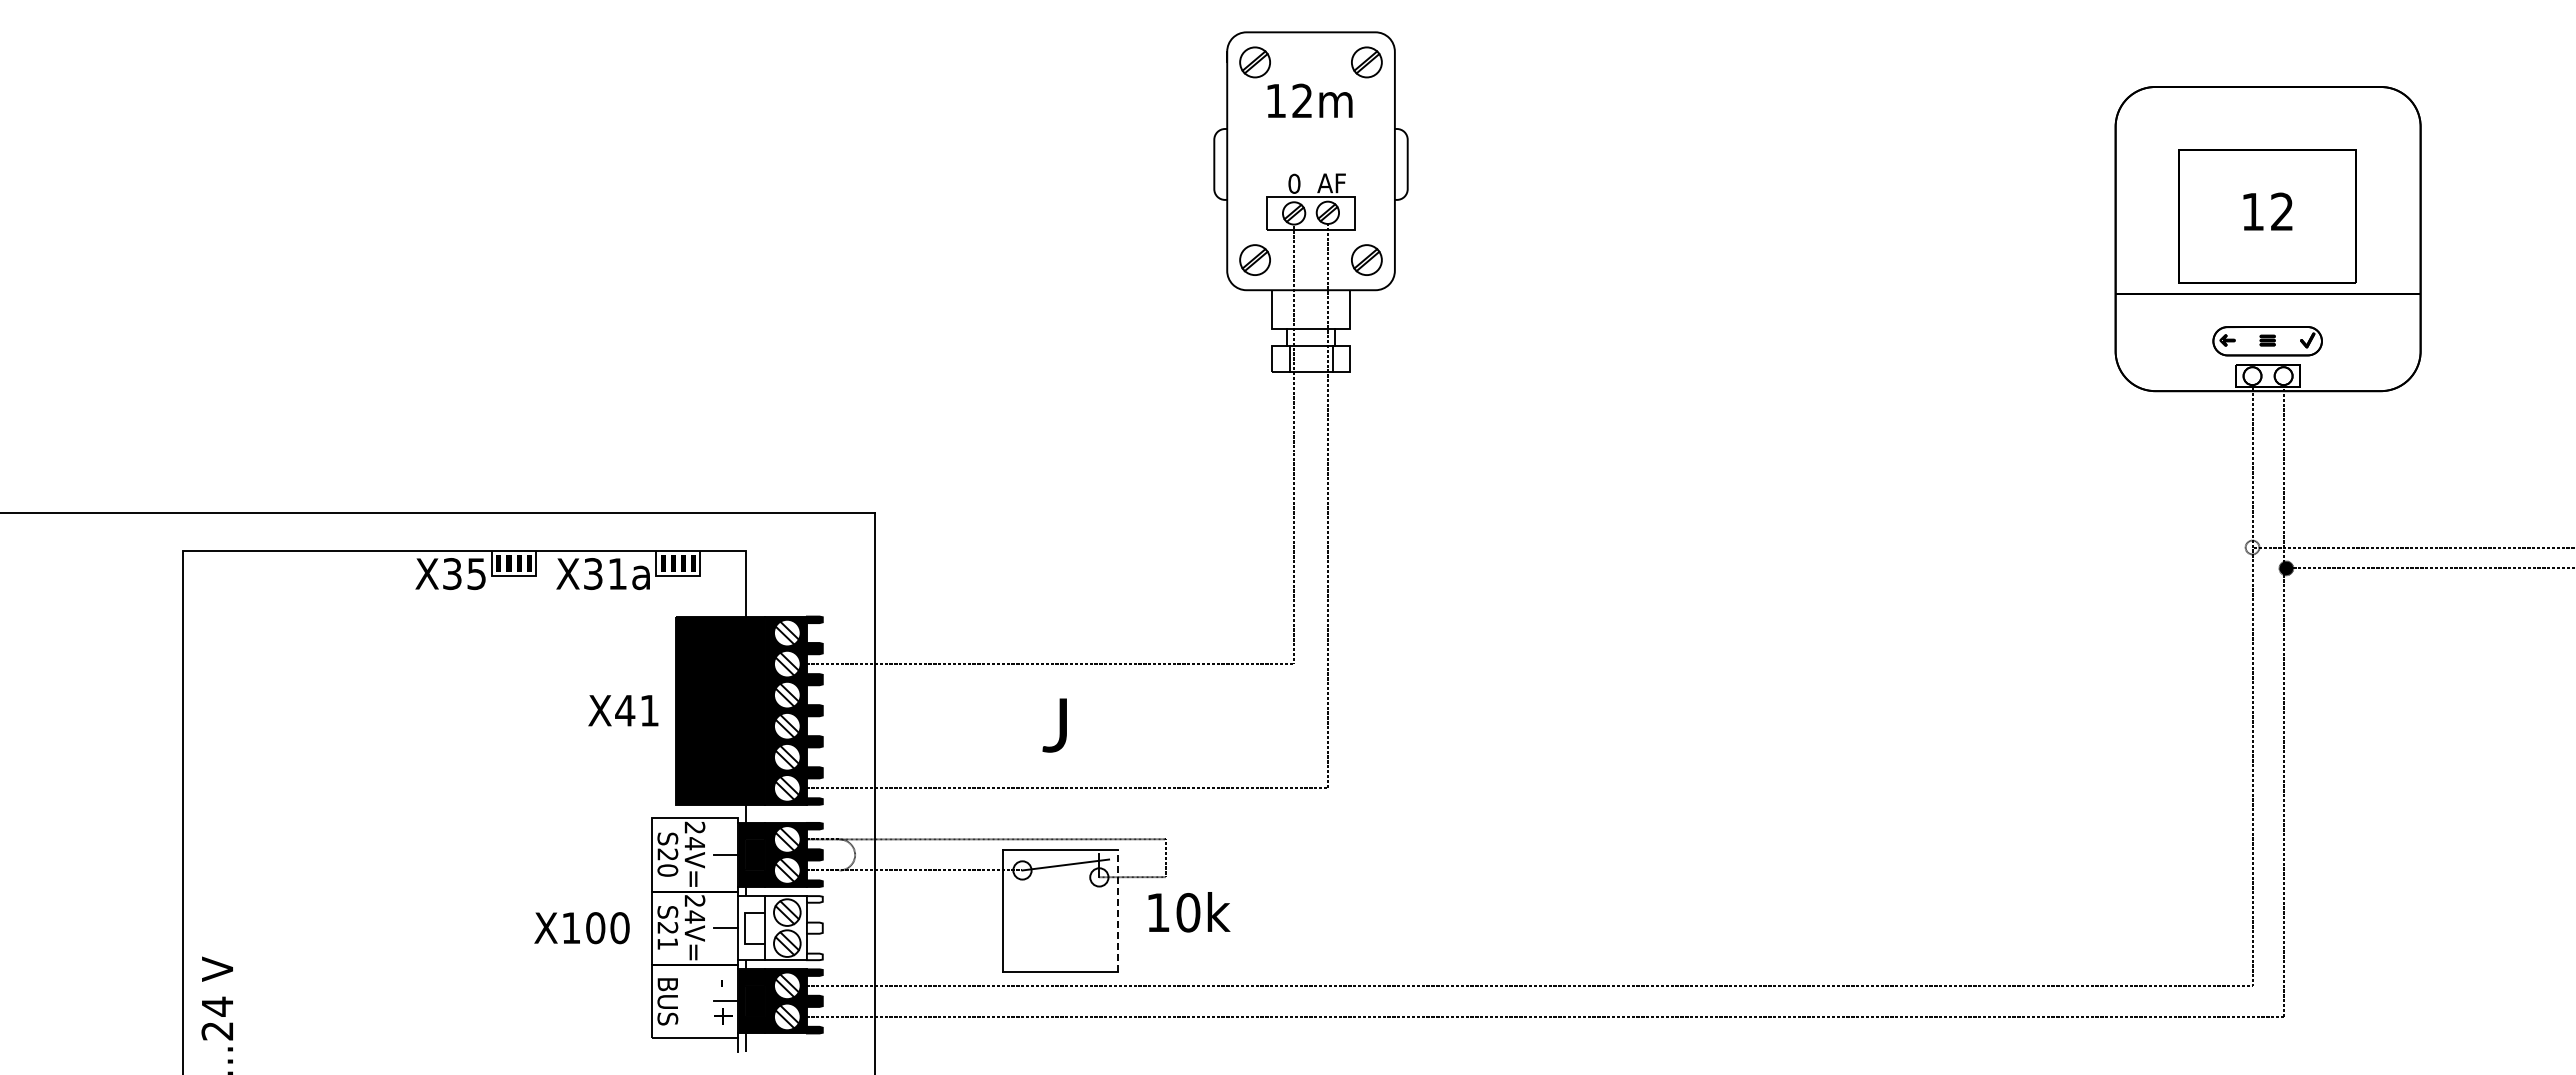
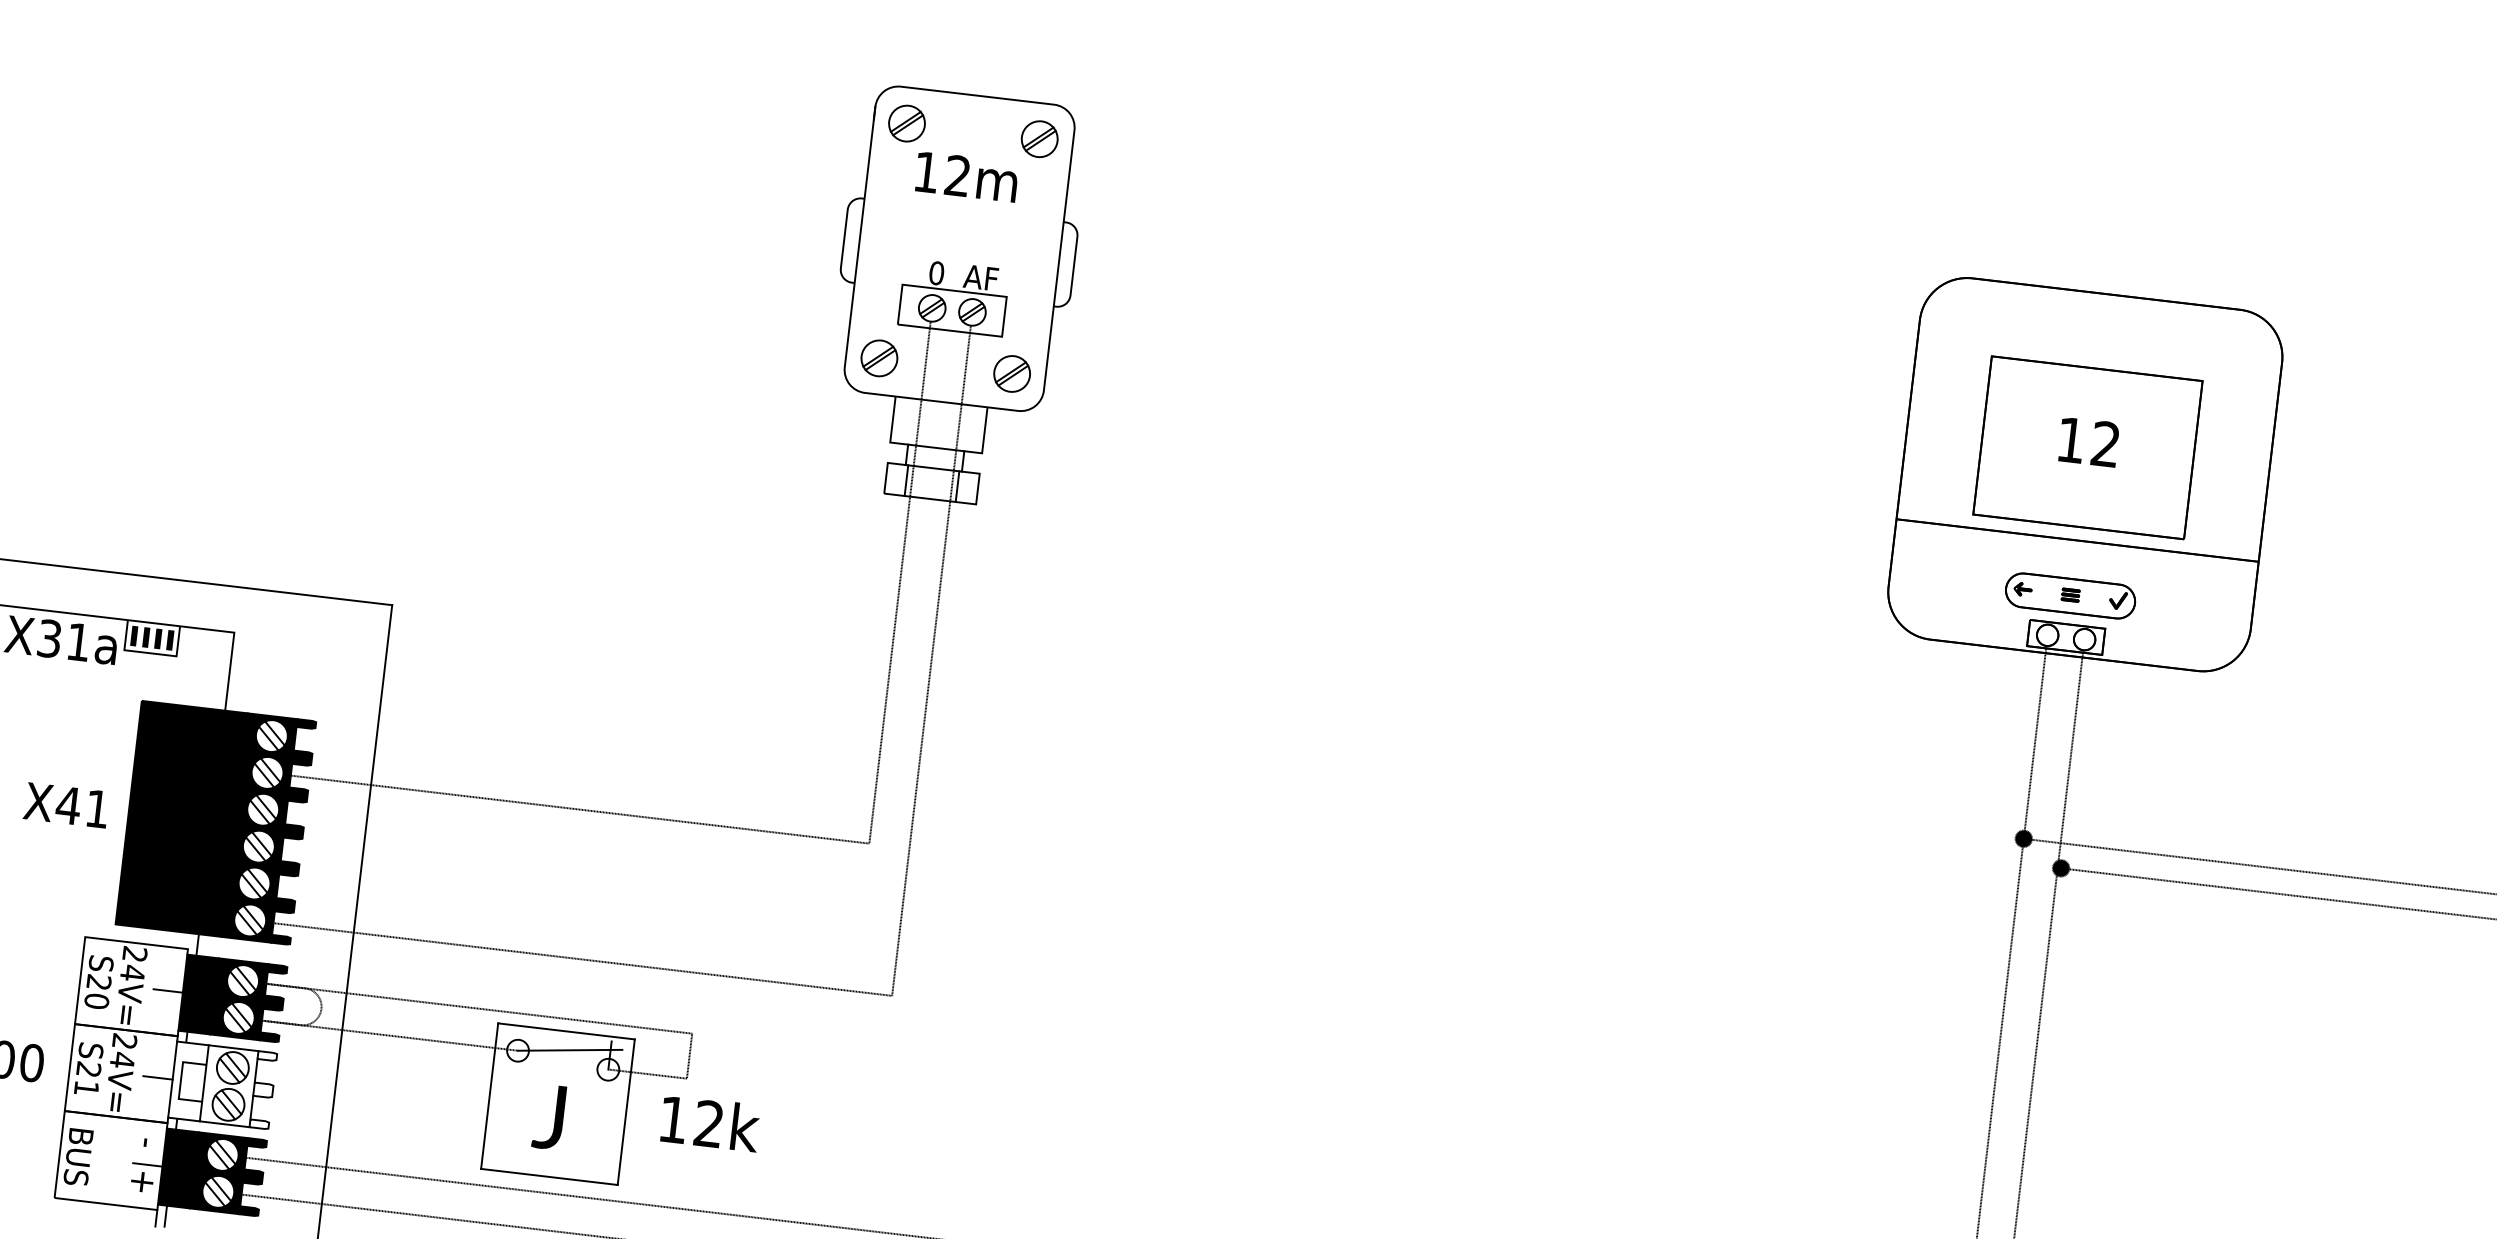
fill: (2252, 547) -> (2023, 838), added
text: (1054, 725) -> (548, 1117), moved
line: (1118, 910) -> (626, 1111), dashed -> solid
text: (1188, 912) -> (709, 1123), 10k -> 12k

